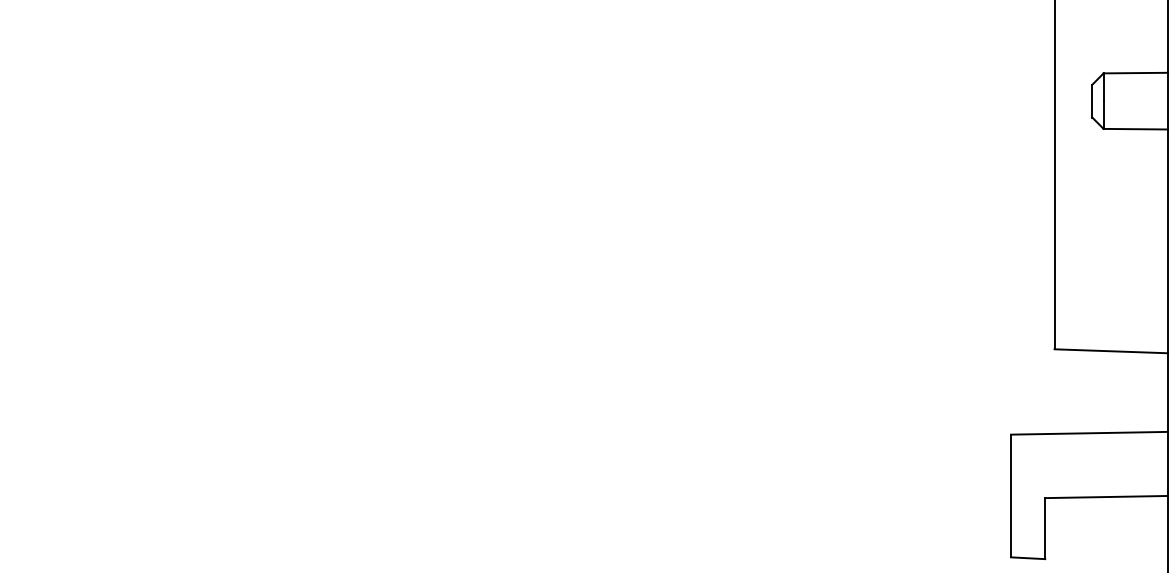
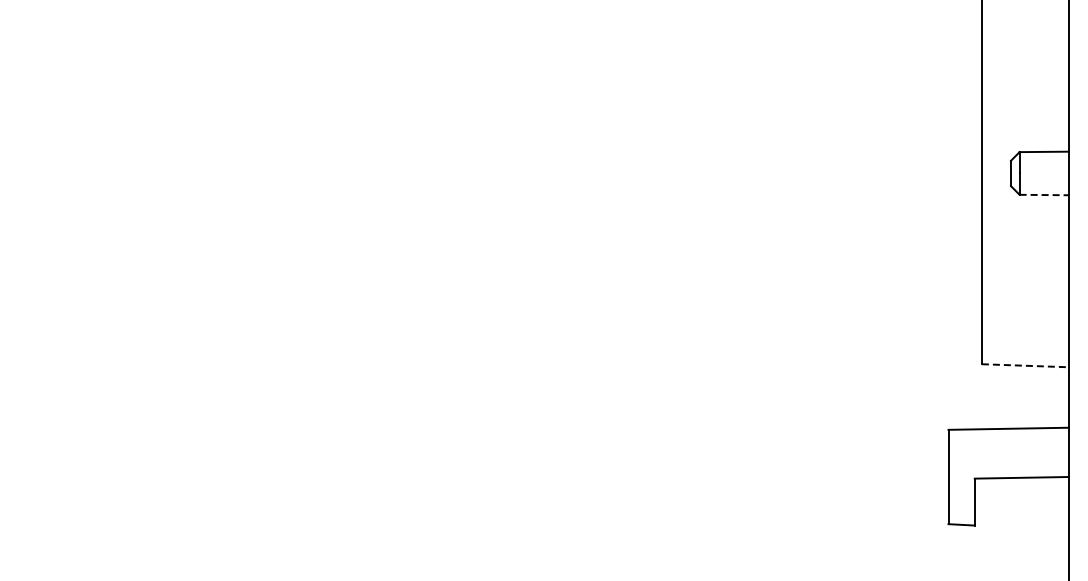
line: (1136, 129) -> (1044, 195), solid -> dashed
line: (1111, 350) -> (1025, 365), solid -> dashed

